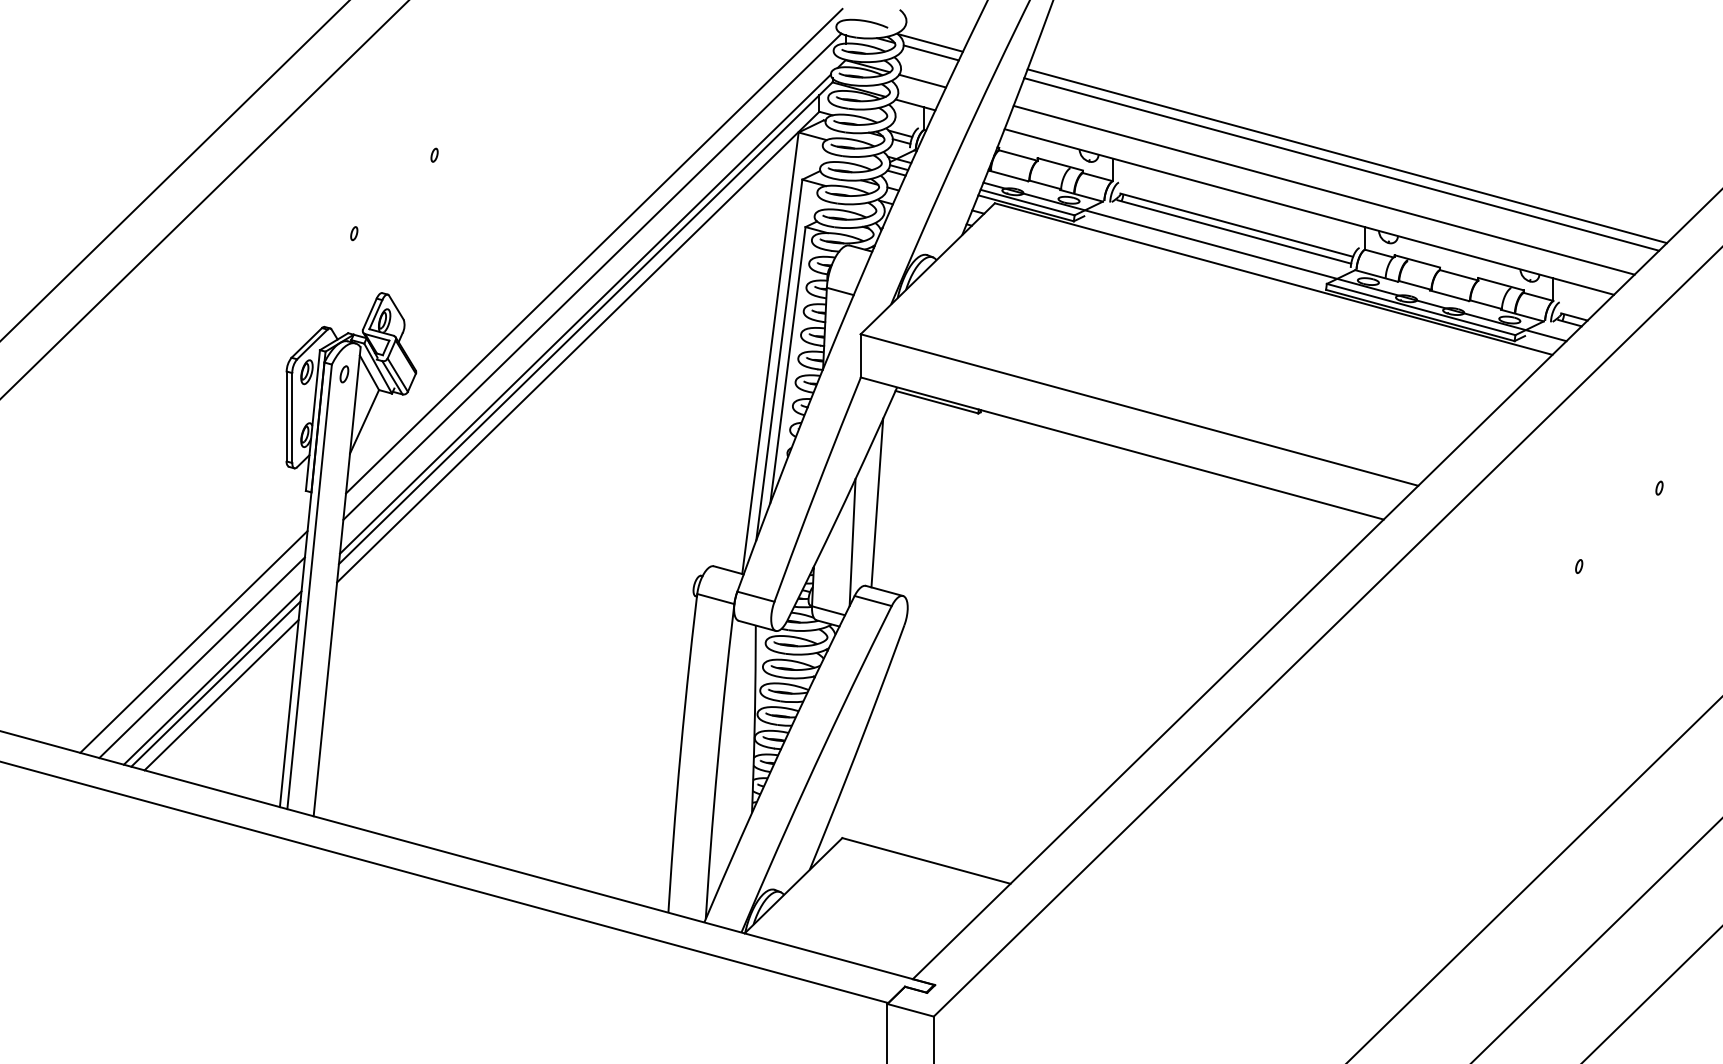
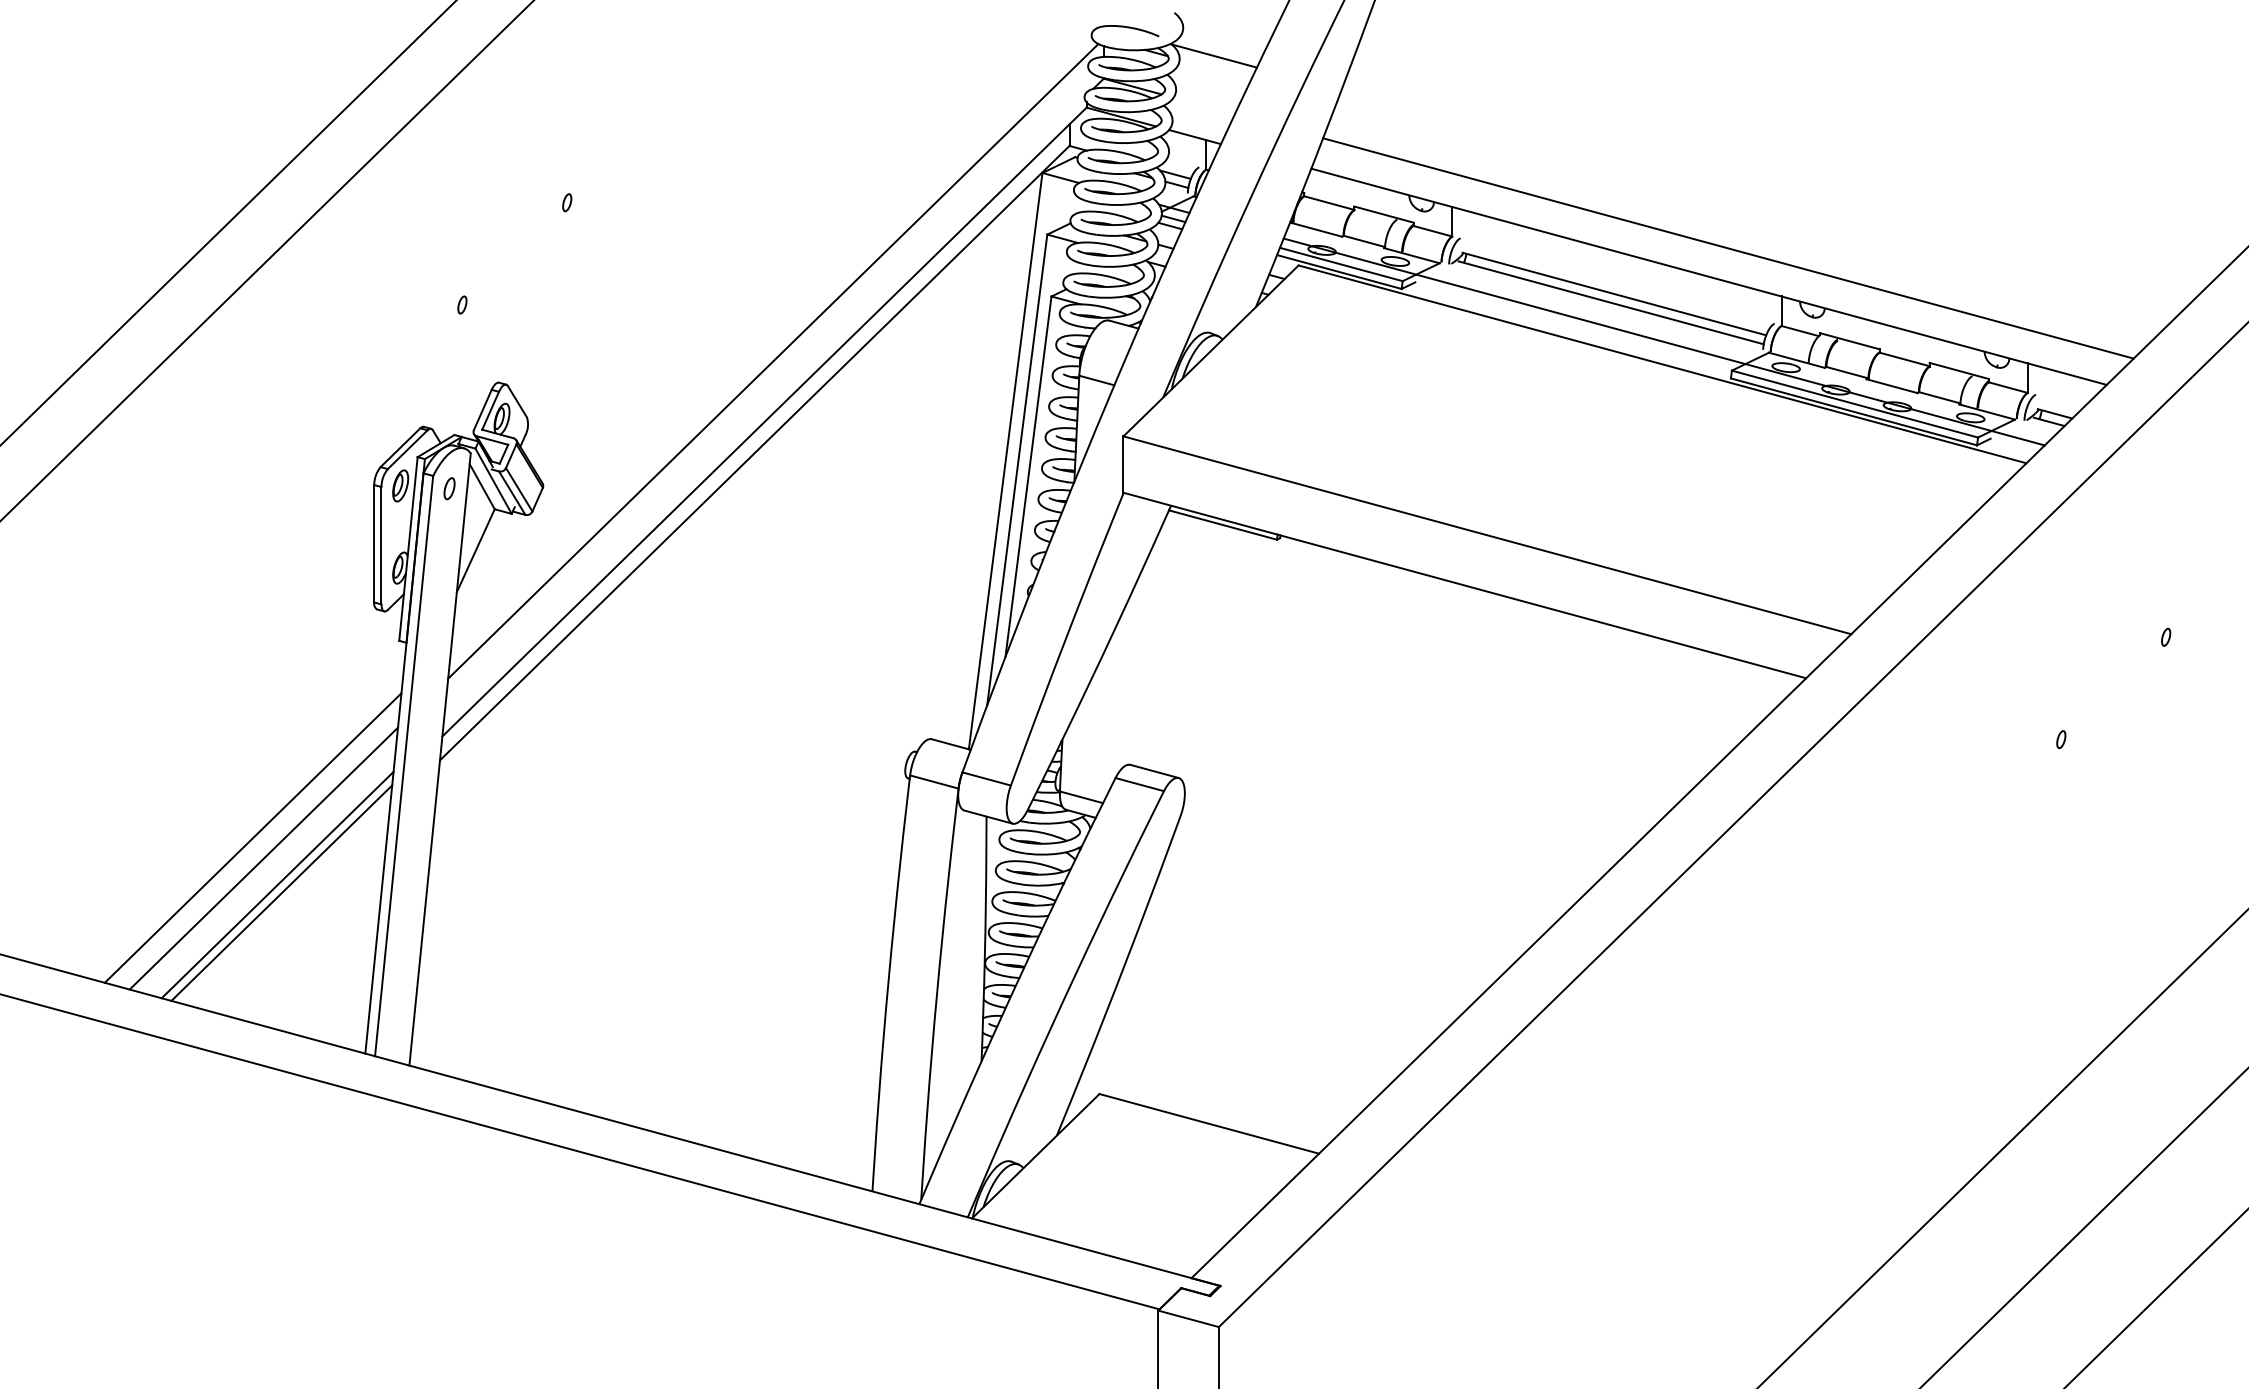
line: (931, 52) -> (1215, 68), removed
line: (922, 80) -> (1203, 105), removed
line: (1347, 155) -> (1758, 203), removed
line: (1341, 164) -> (1751, 214), removed
line: (594, 250) -> (775, 327), removed
line: (584, 313) -> (763, 409), removed
line: (876, 502) -> (1144, 656), removed
line: (852, 542) -> (1112, 708), removed
line: (221, 695) -> (288, 907), removed

